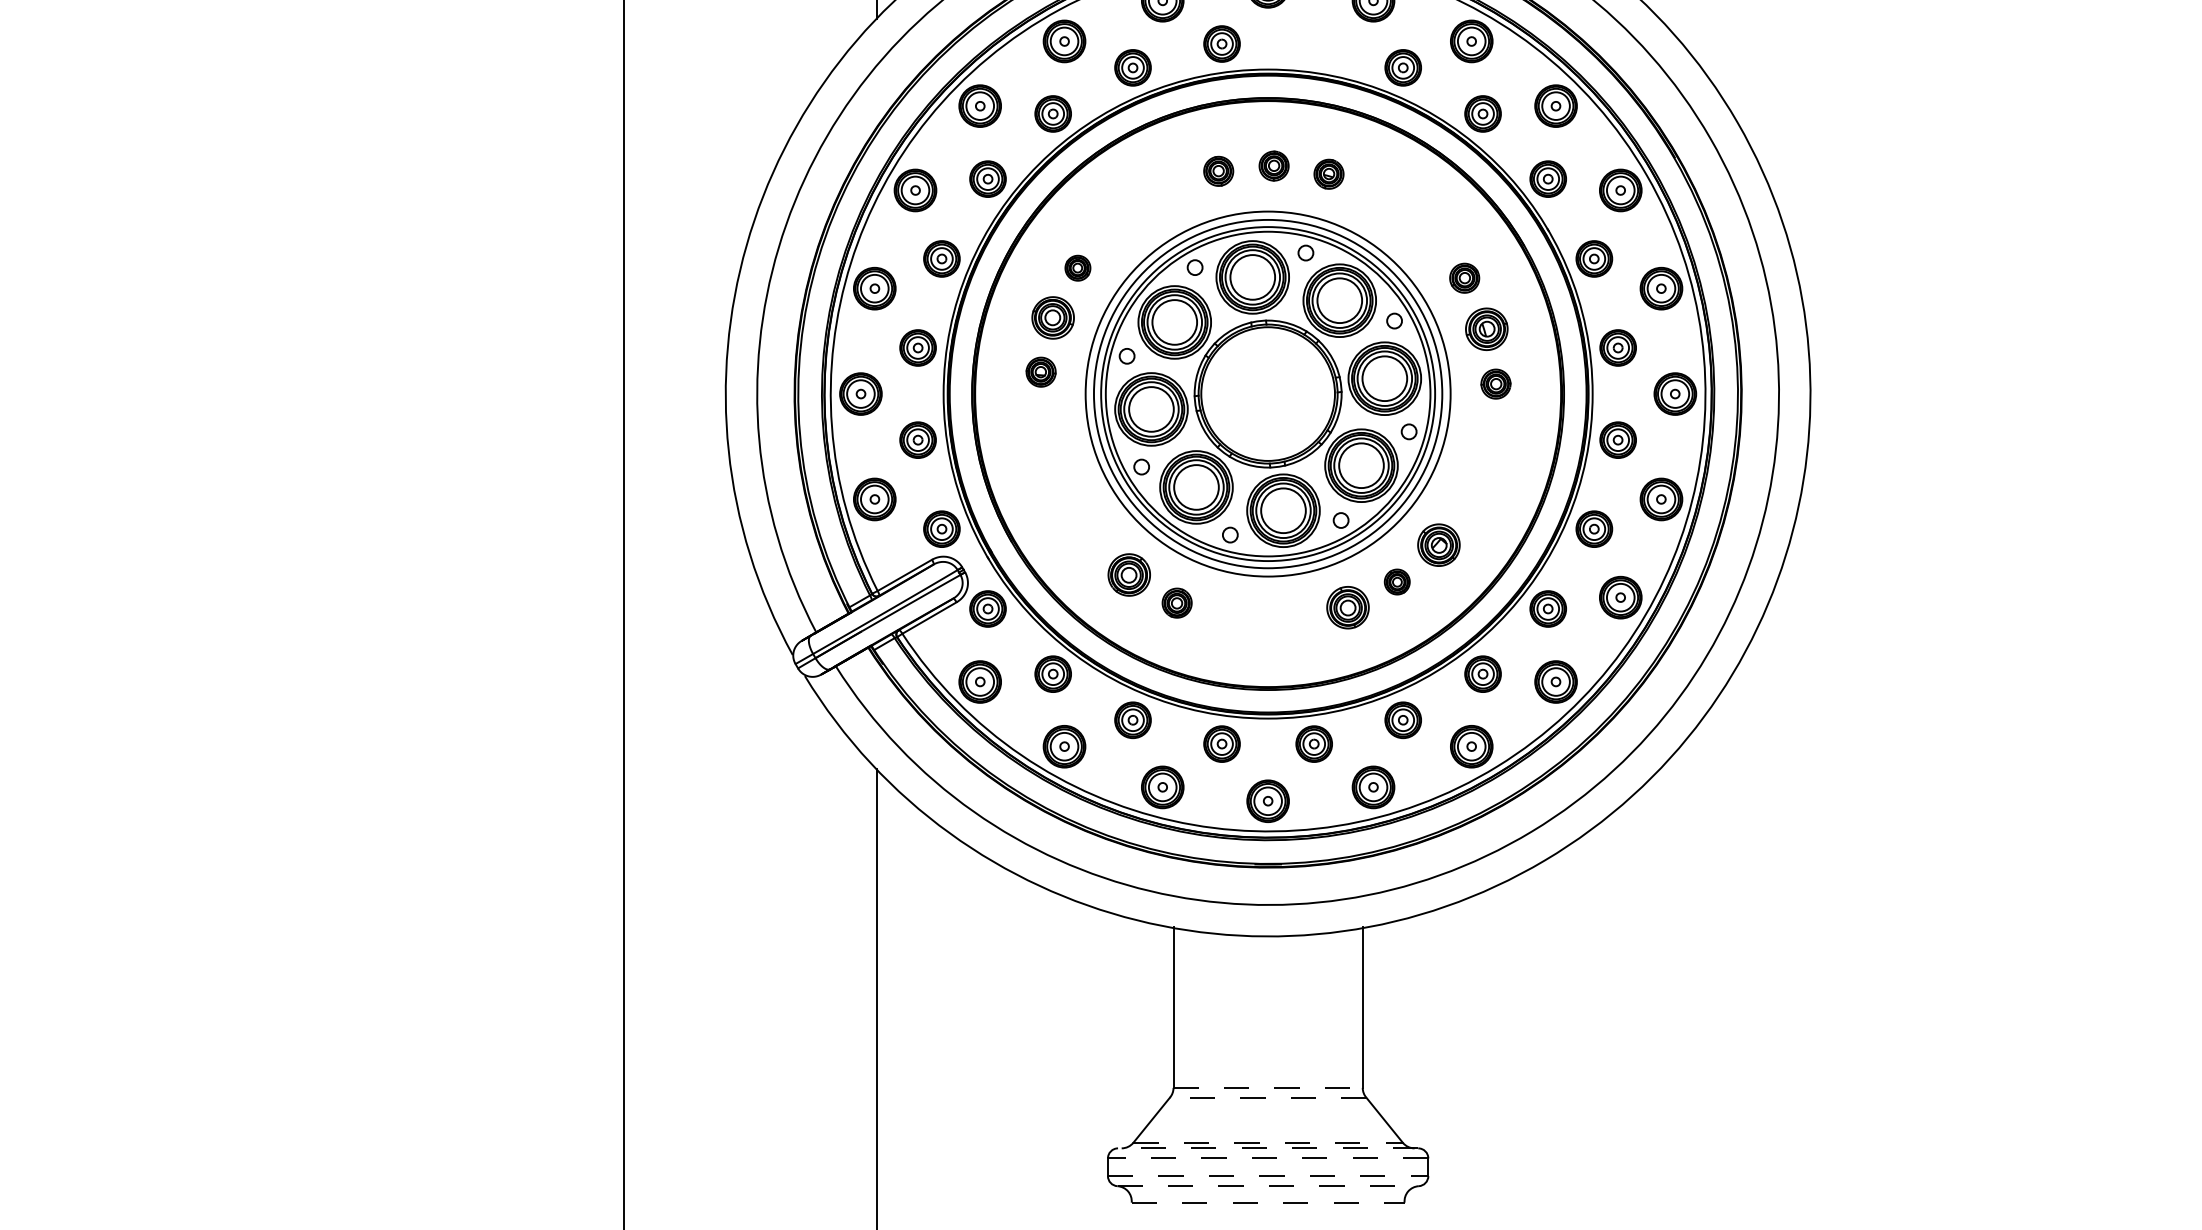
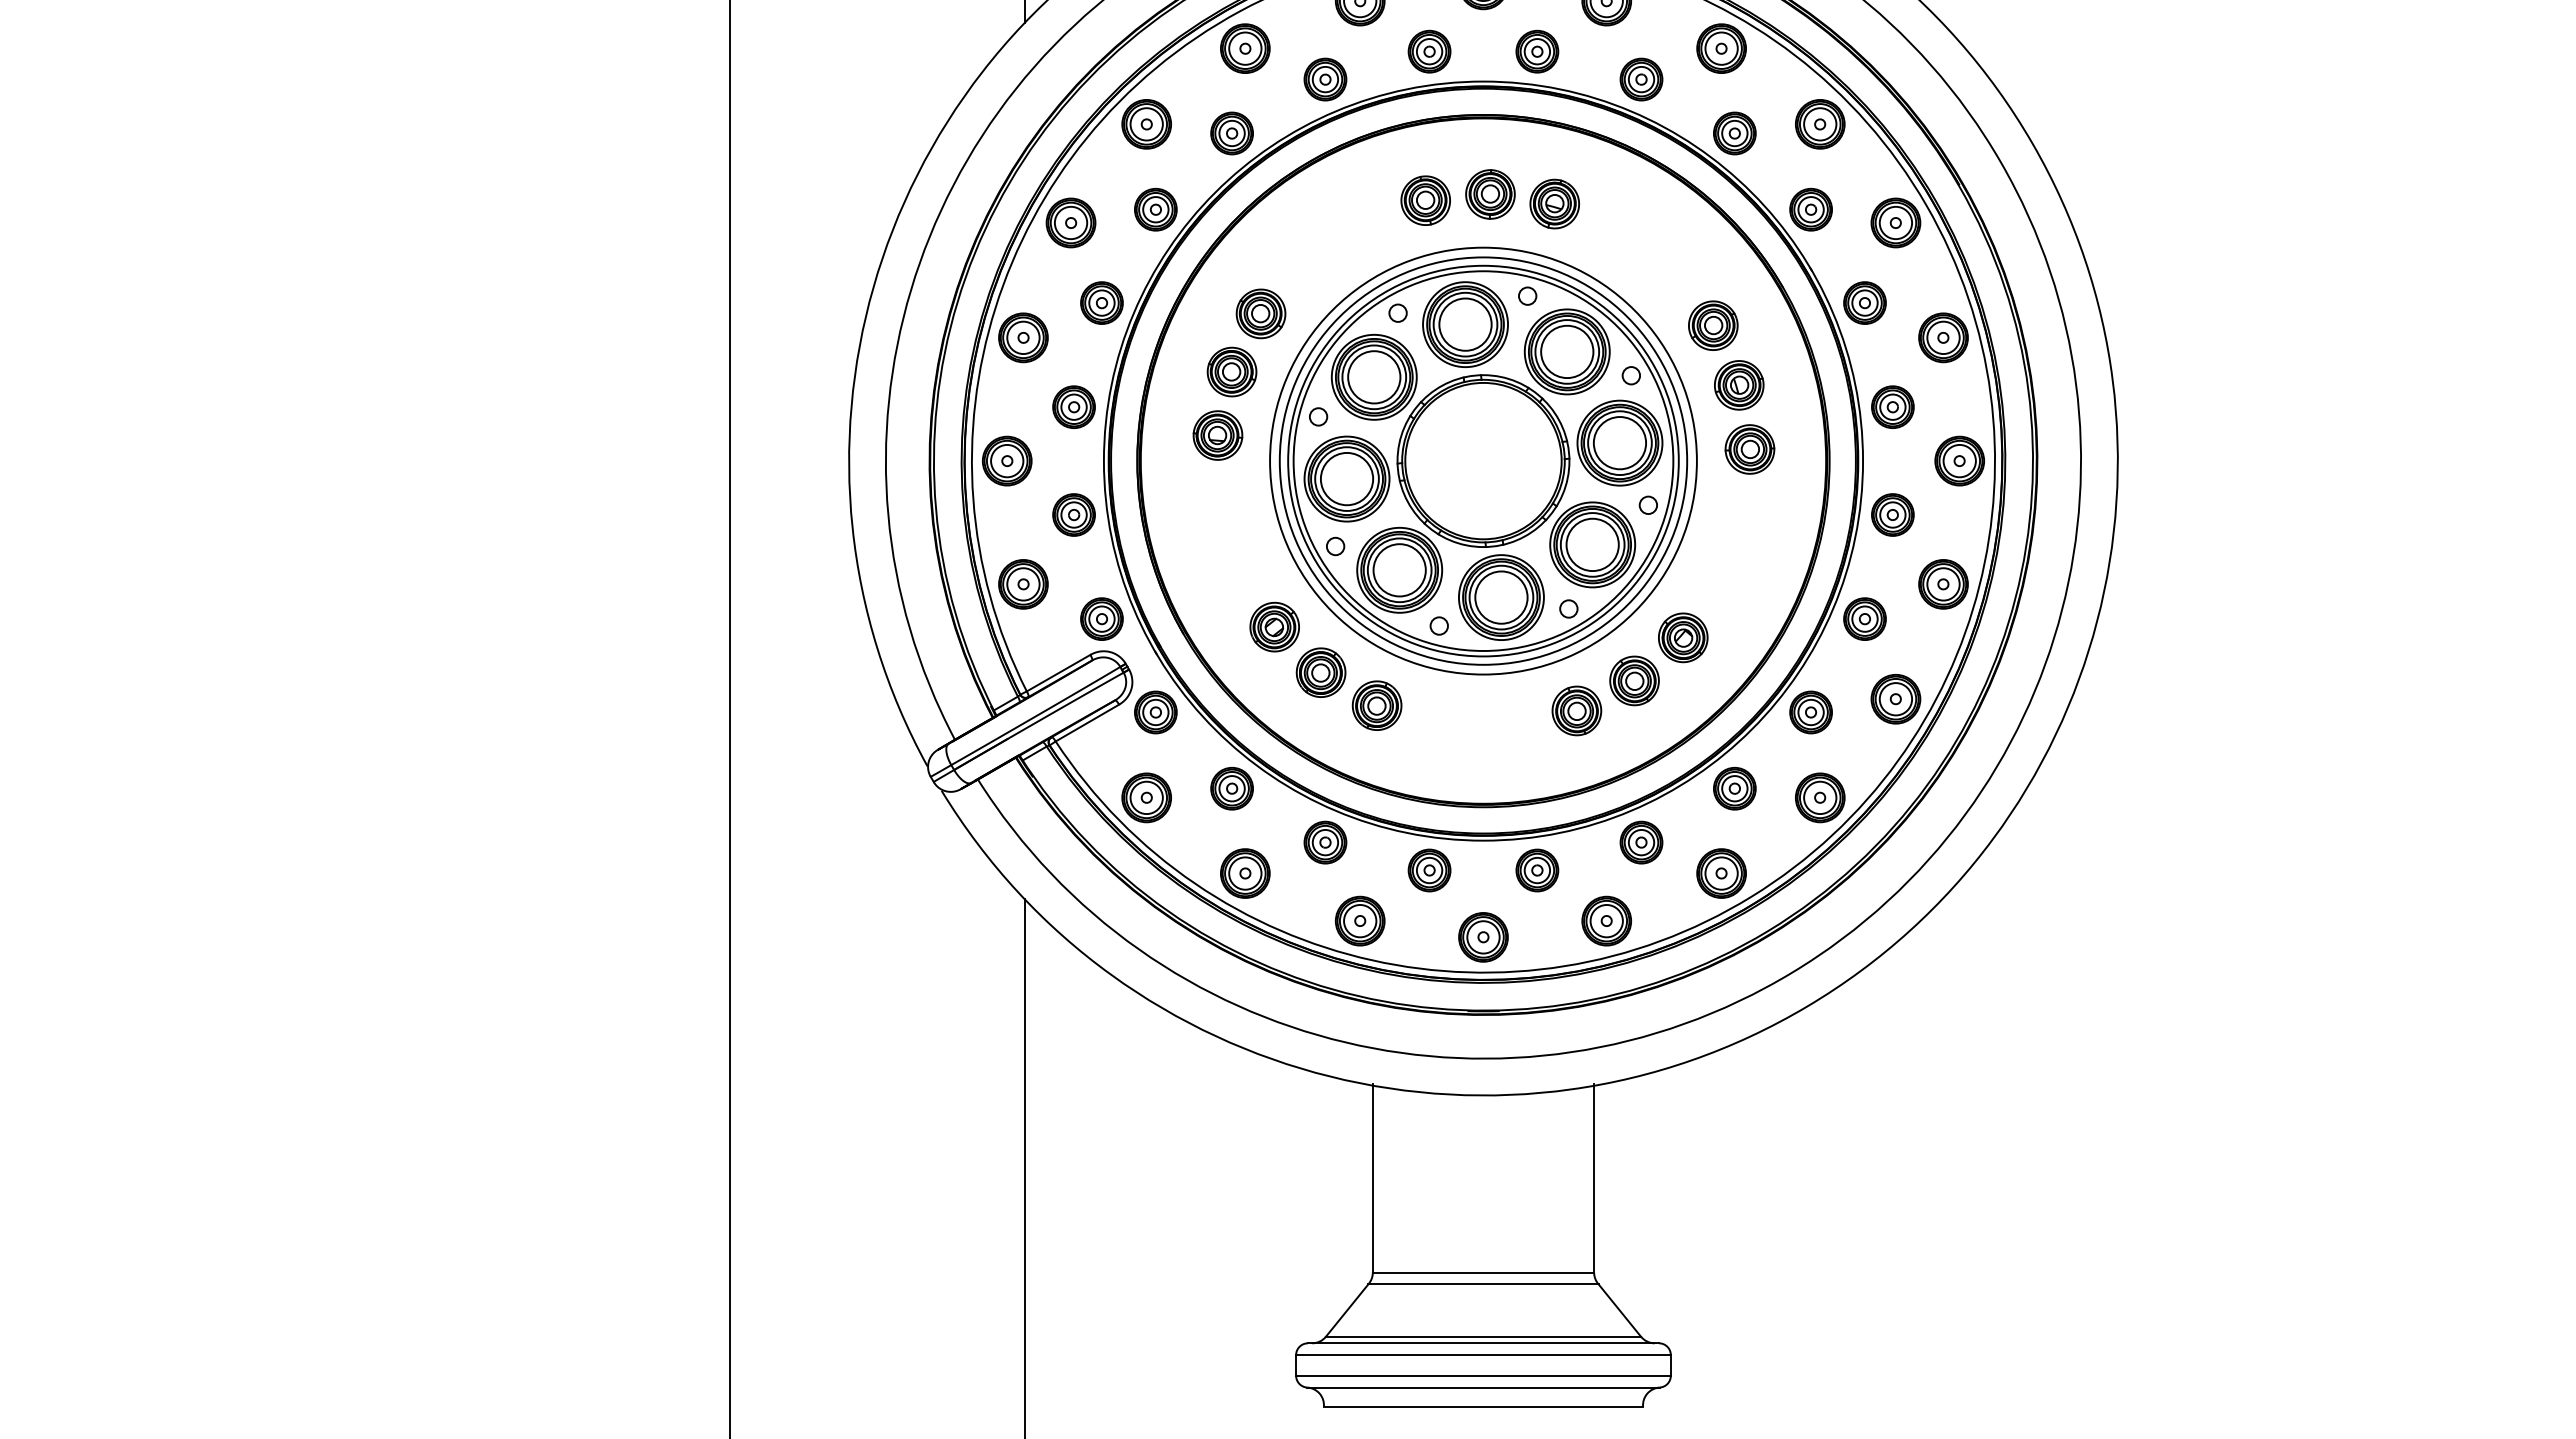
part: (1314, 43) -> (1537, 51), added
part: (1274, 166) -> (1490, 194), size x1.43
part: (1218, 171) -> (1425, 200), size x1.43
part: (1328, 173) -> (1554, 203), size x1.43
part: (1077, 267) -> (1260, 313), size x1.67
part: (1464, 278) -> (1713, 325), size x1.43
part: (1040, 372) -> (1217, 435), size x1.43
part: (1495, 384) -> (1749, 449), size x1.43
part: (1089, 535) -> (1274, 626), added
part: (1397, 581) -> (1634, 680), size x1.67
part: (1176, 603) -> (1376, 705), size x1.43
line: (1268, 1087) -> (1483, 1272), dashed -> solid
line: (1268, 1098) -> (1483, 1284), dashed -> solid
line: (1268, 1142) -> (1483, 1336), dashed -> solid
line: (1268, 1148) -> (1483, 1343), dashed -> solid
line: (1267, 1158) -> (1482, 1355), dashed -> solid
line: (1268, 1175) -> (1483, 1375), dashed -> solid
line: (1269, 1186) -> (1484, 1387), dashed -> solid
line: (1268, 1202) -> (1483, 1406), dashed -> solid

